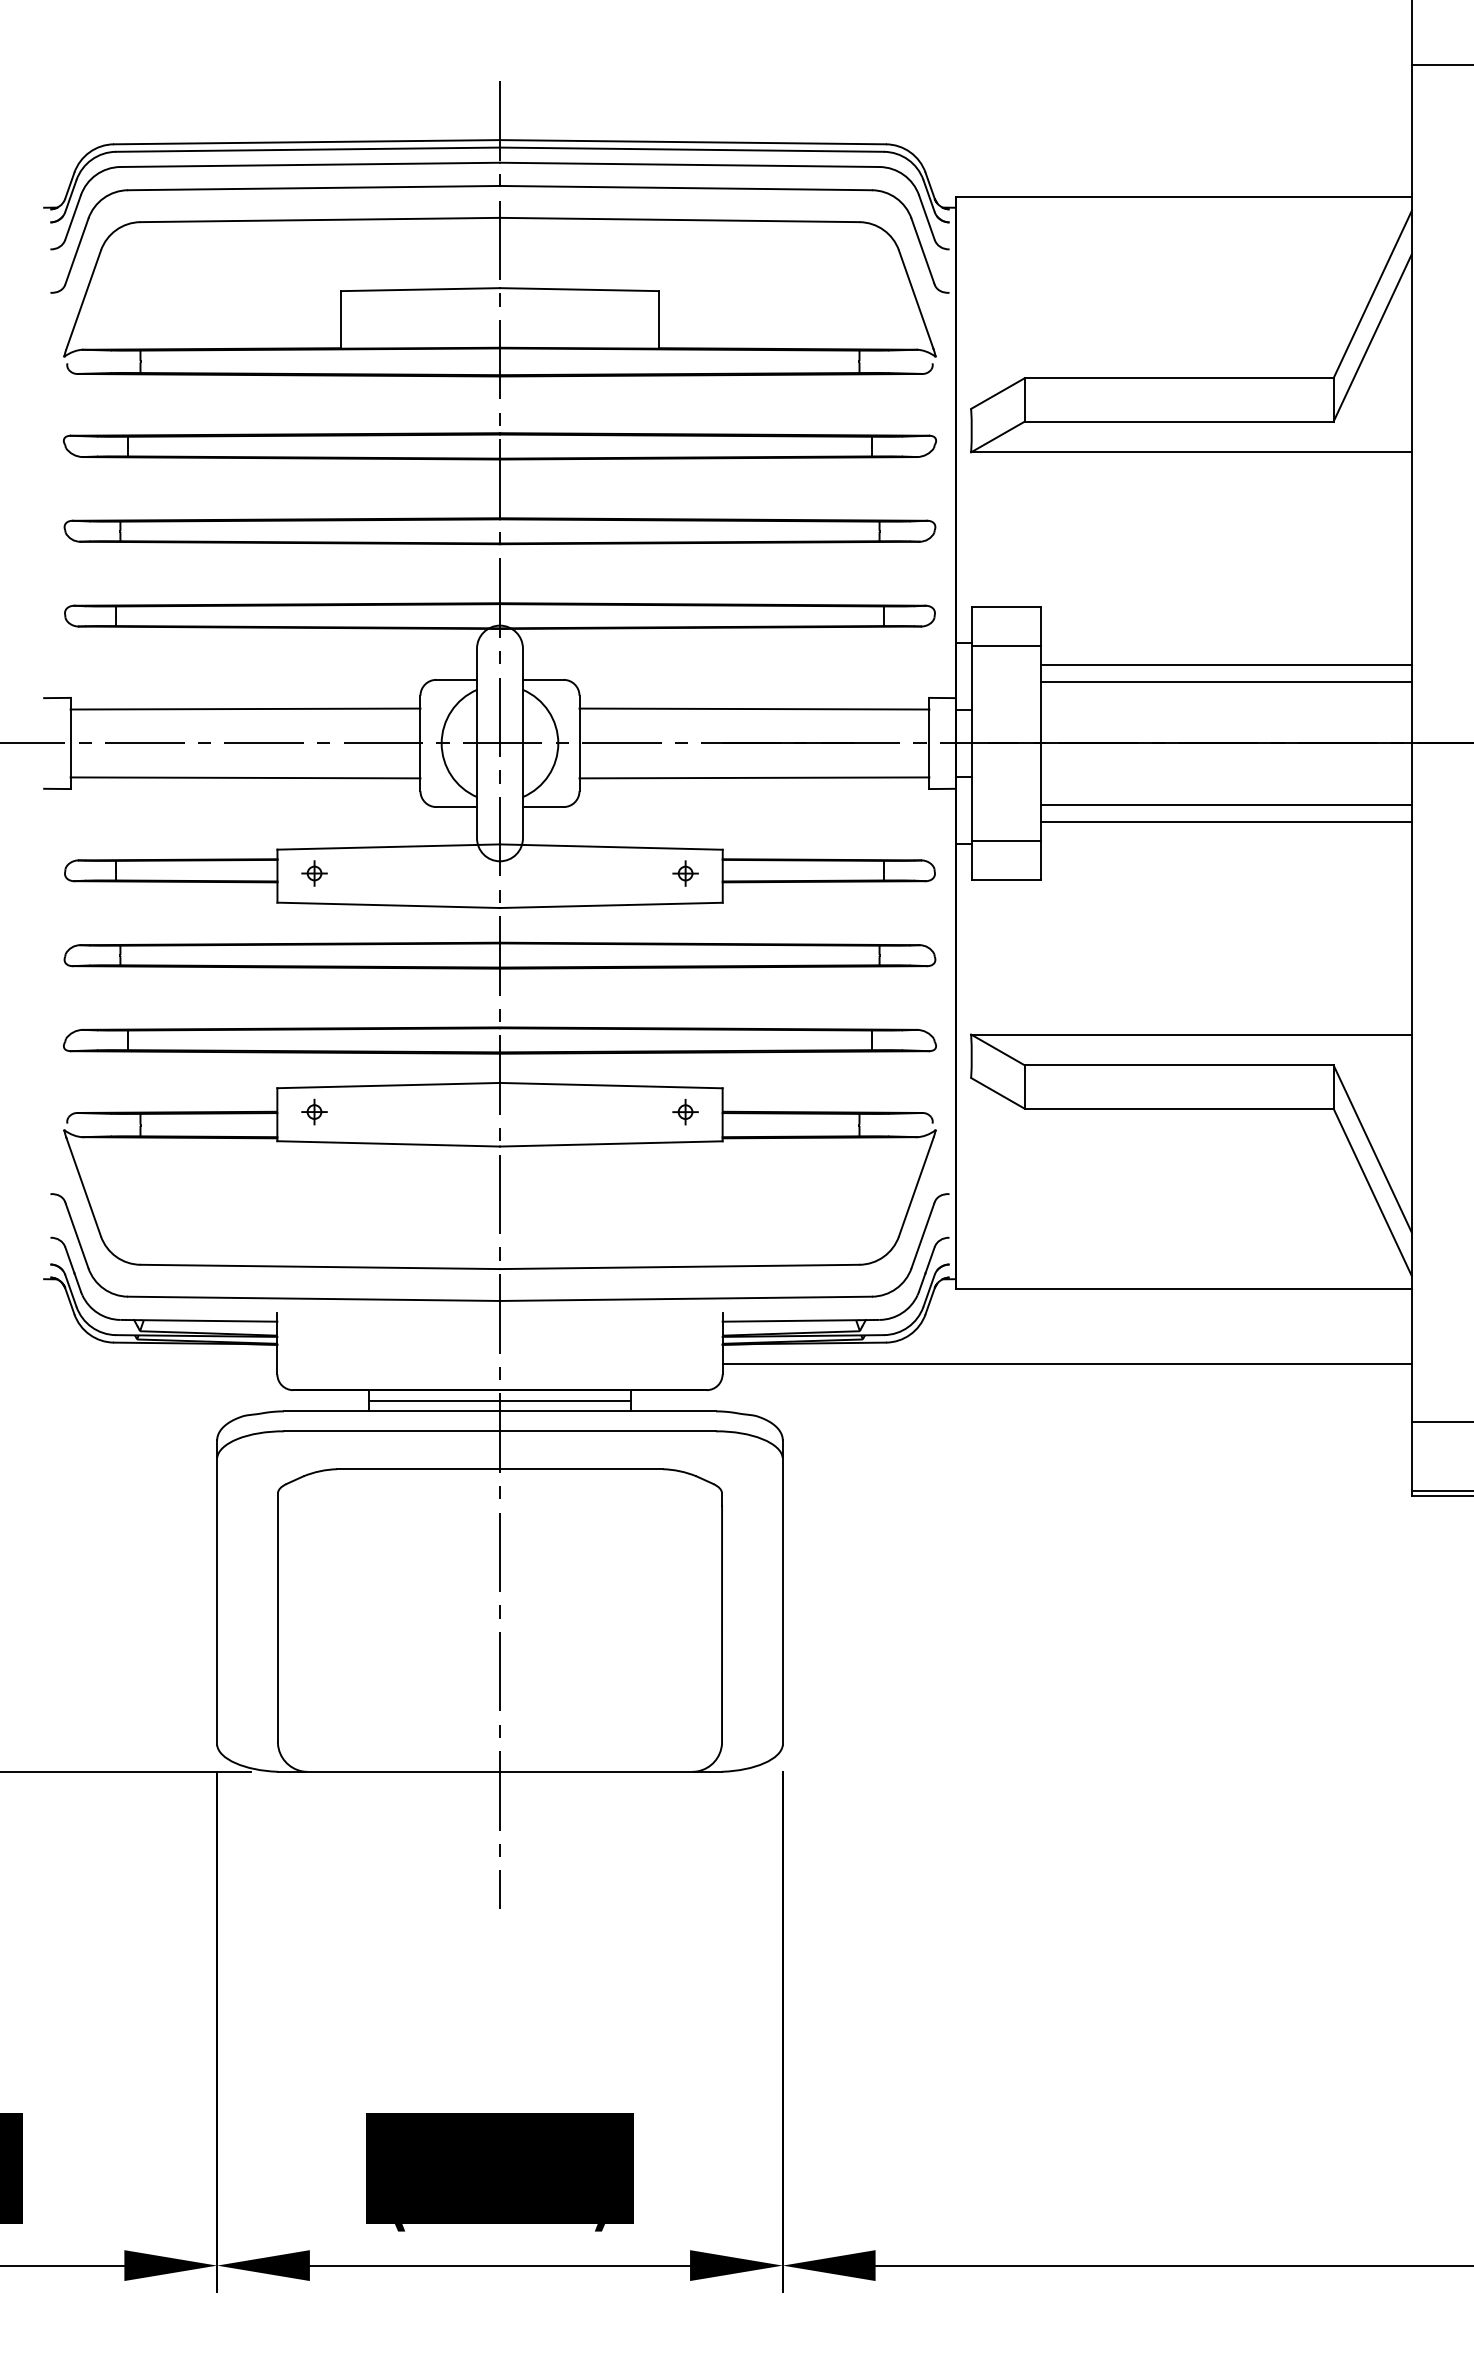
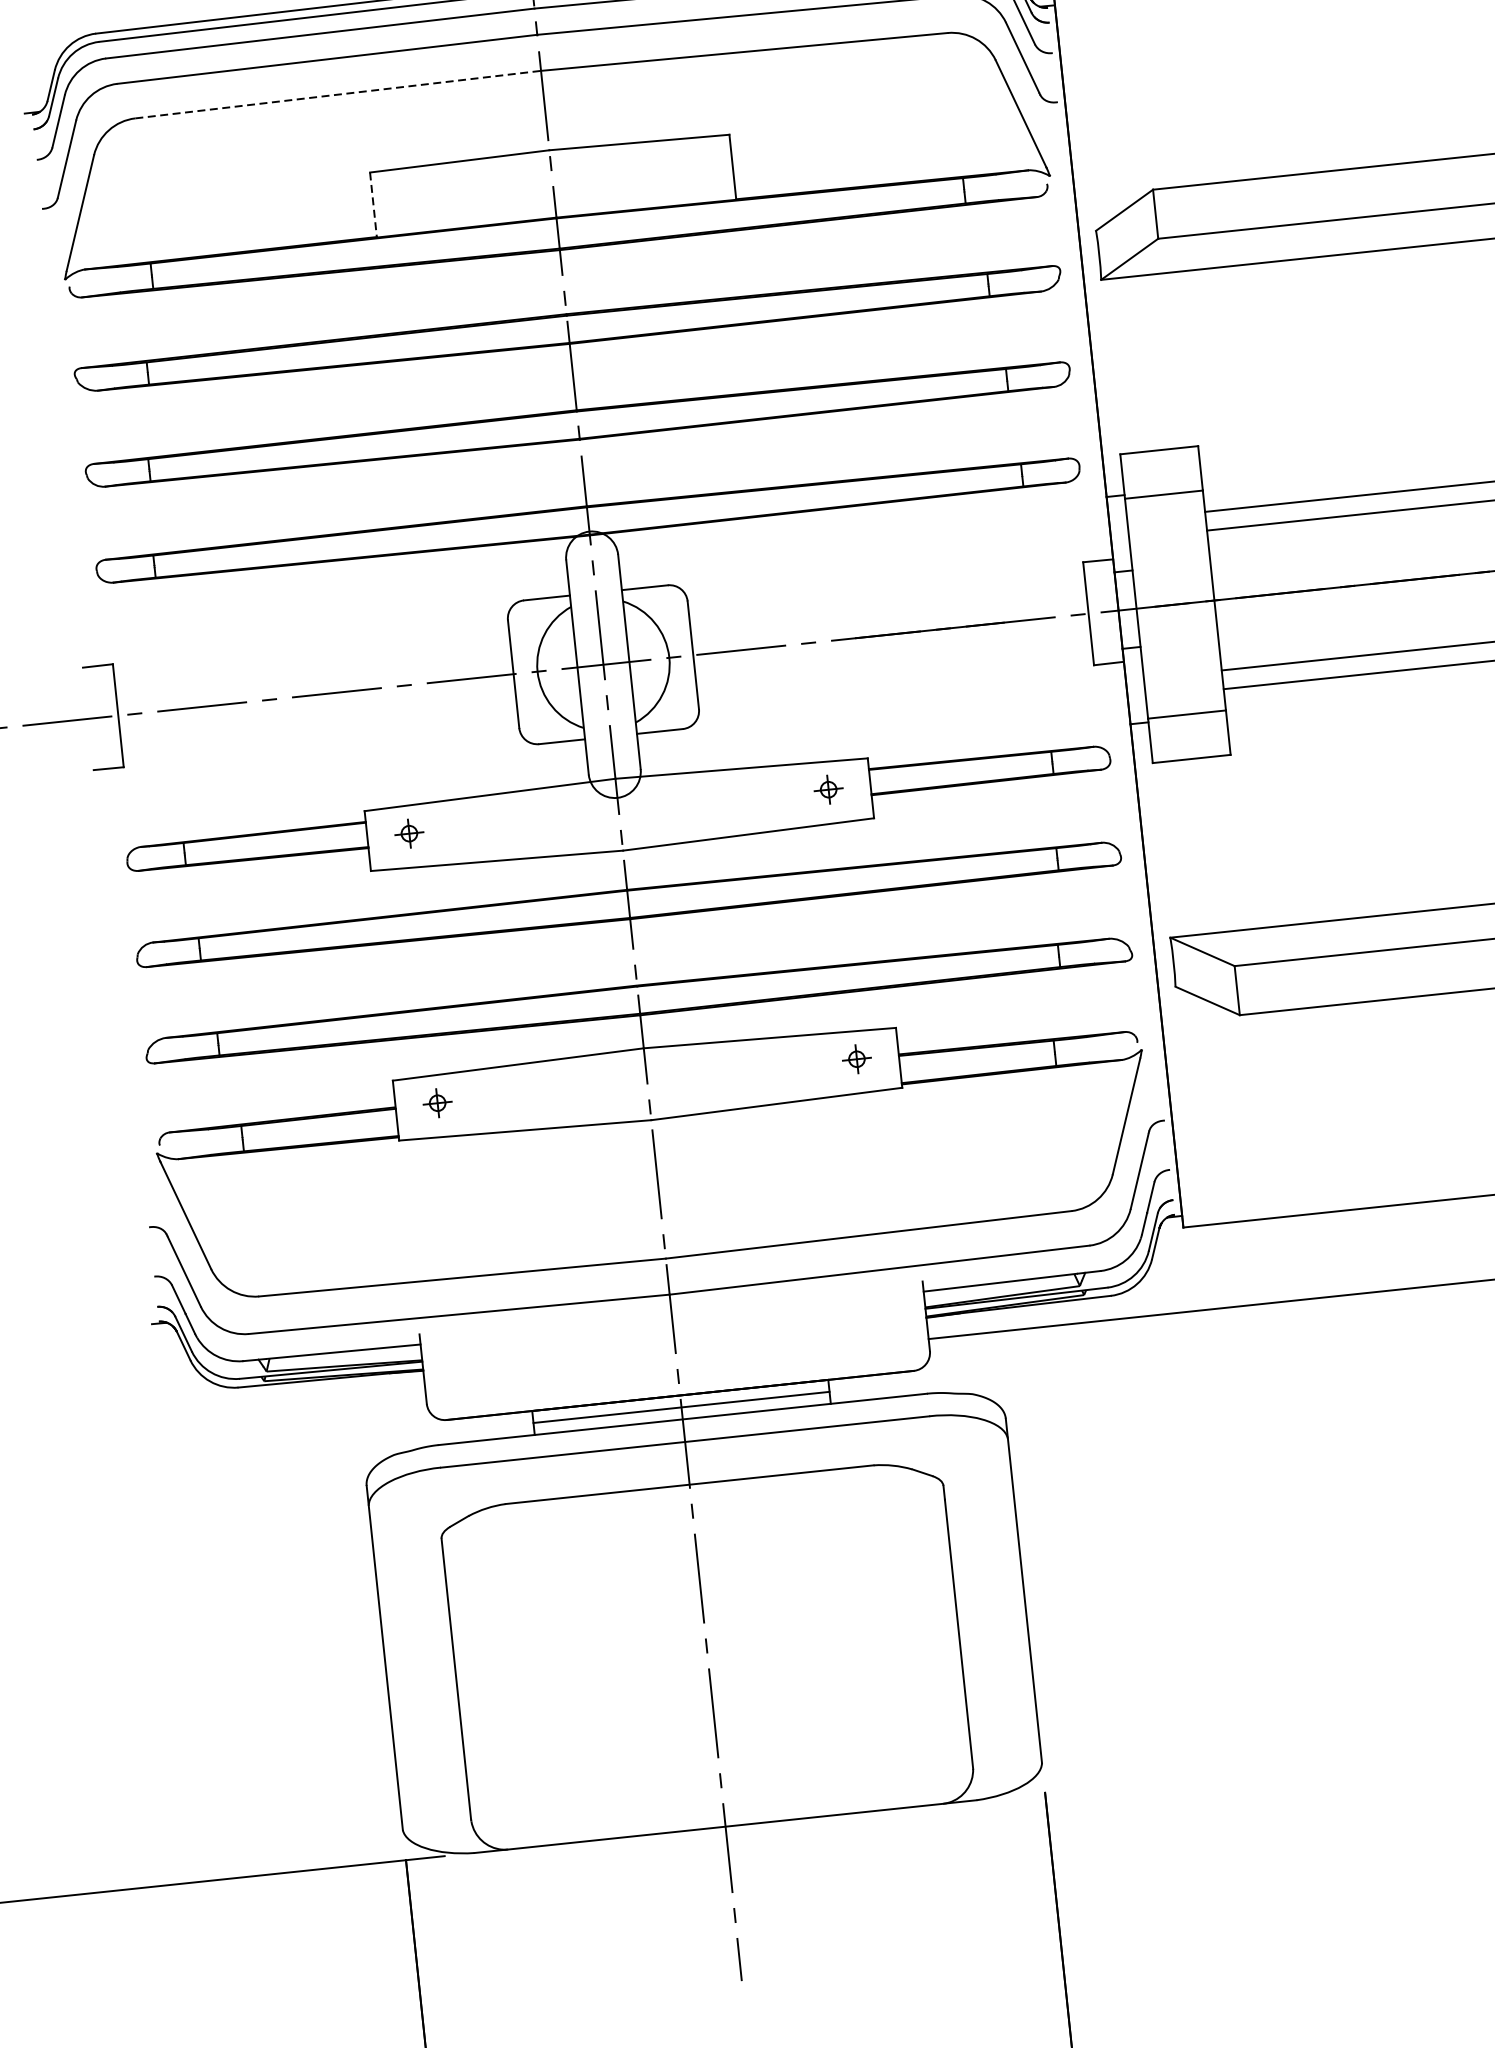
line: (320, 220) -> (338, 95), solid -> dashed
line: (340, 319) -> (372, 204), solid -> dashed
line: (245, 708) -> (311, 655), removed
line: (754, 708) -> (886, 595), removed
line: (245, 777) -> (319, 733), removed
line: (754, 777) -> (895, 672), removed

